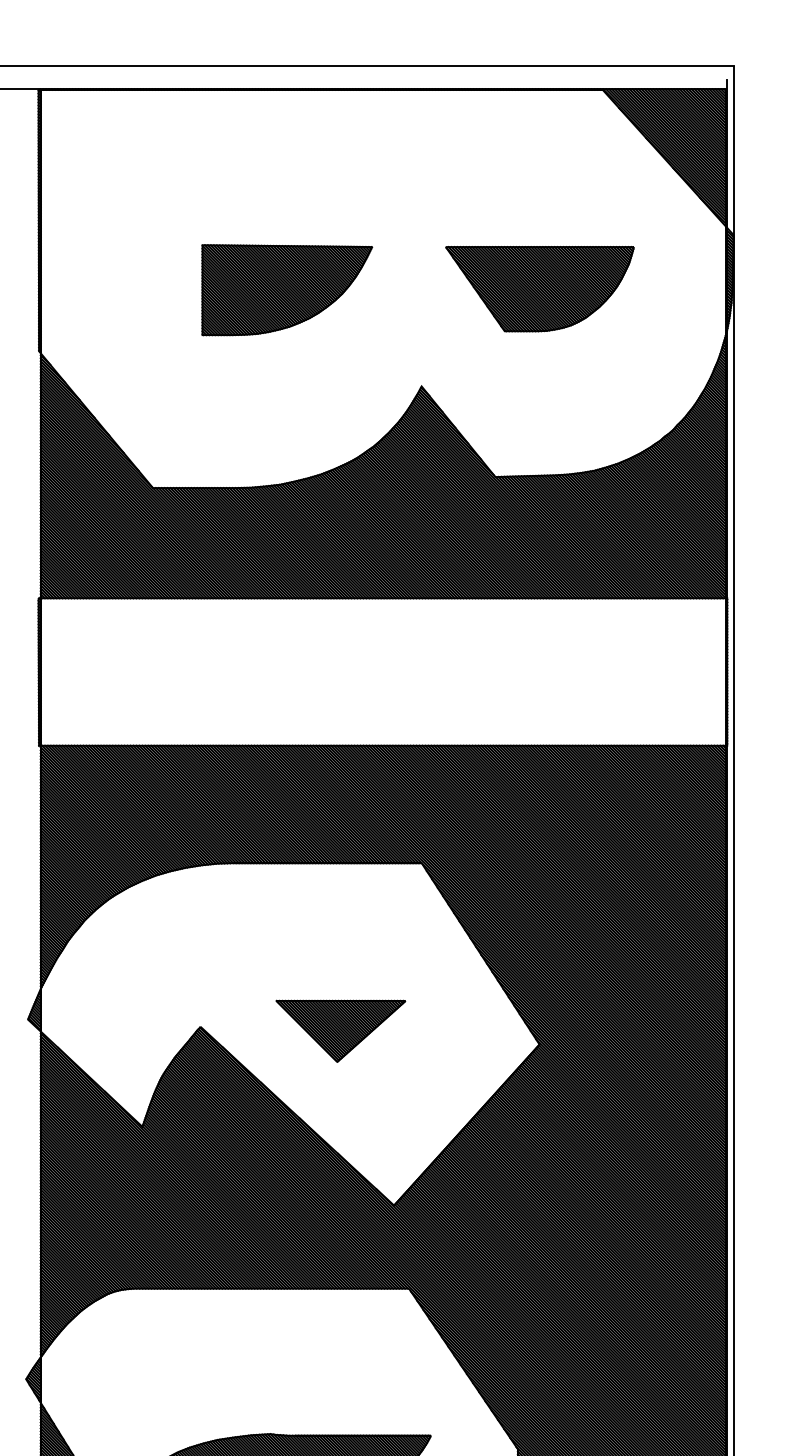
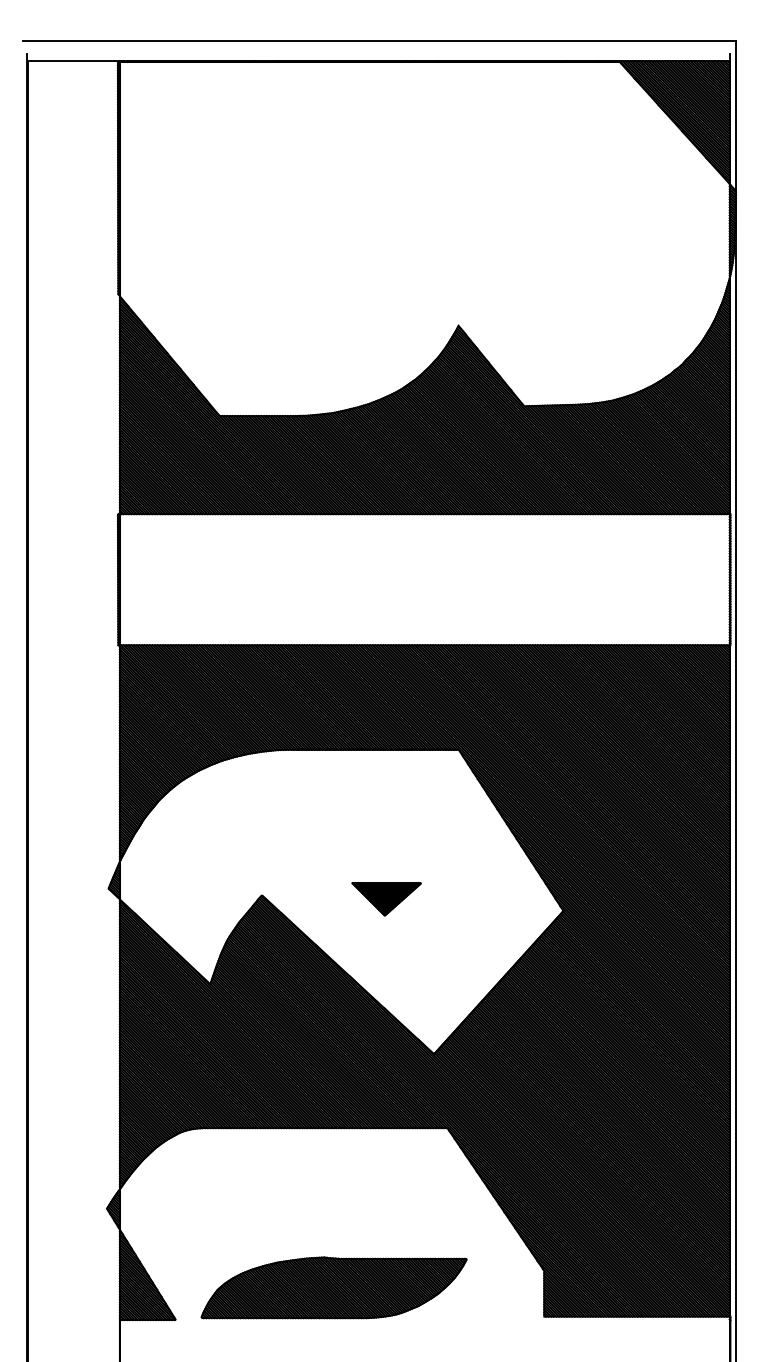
part: (539, 288) -> (563, 238), removed
part: (286, 290) -> (338, 240), removed
part: (340, 1031) -> (386, 899), size x0.6

